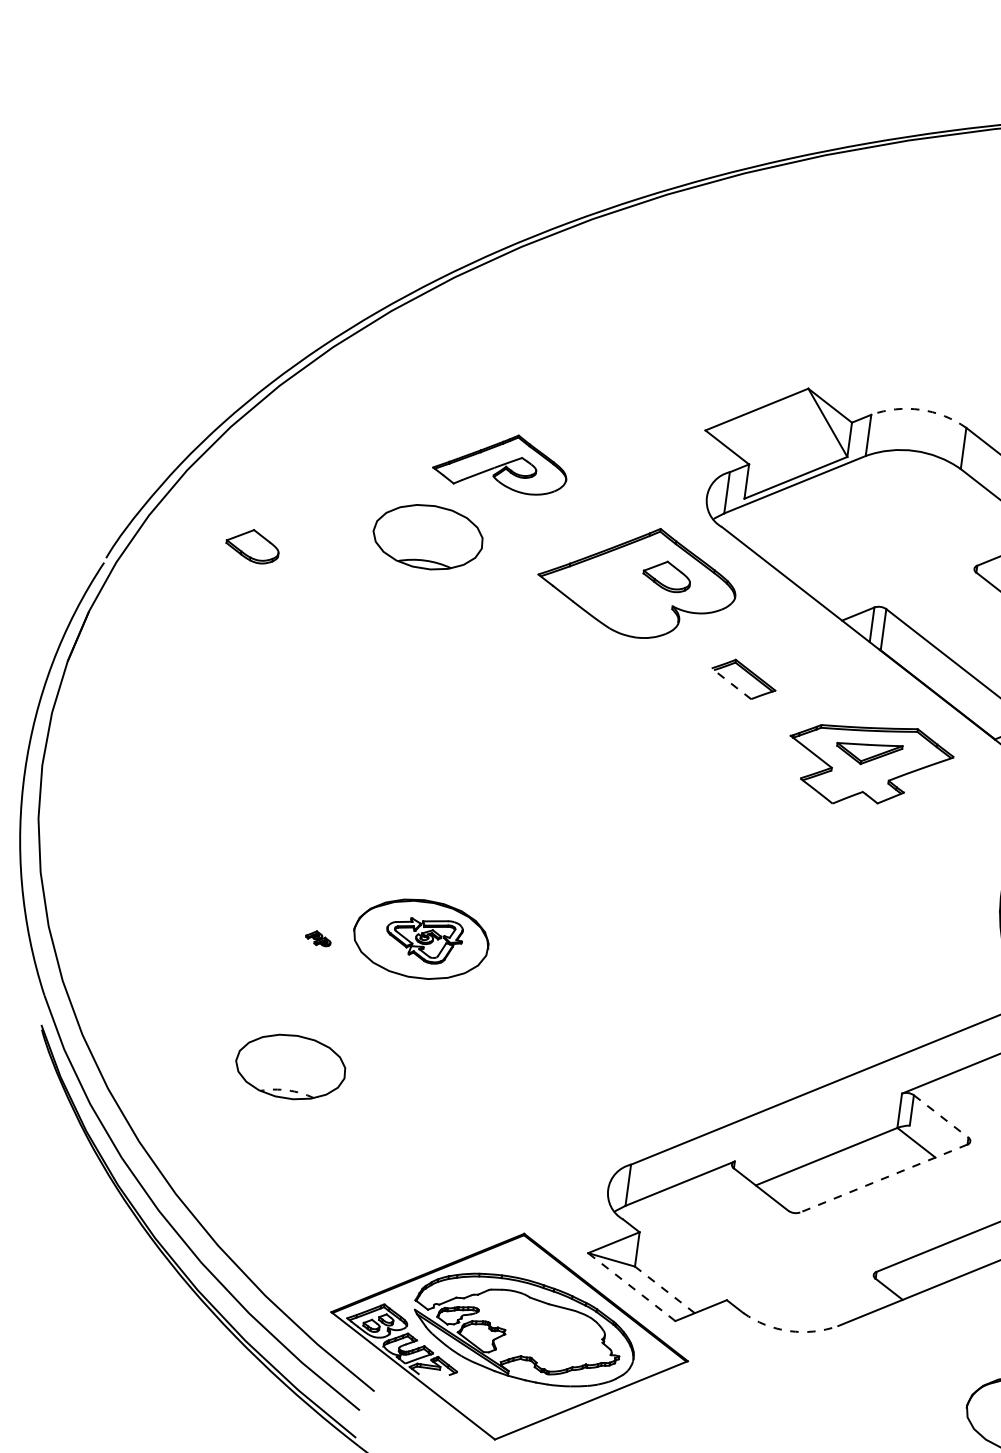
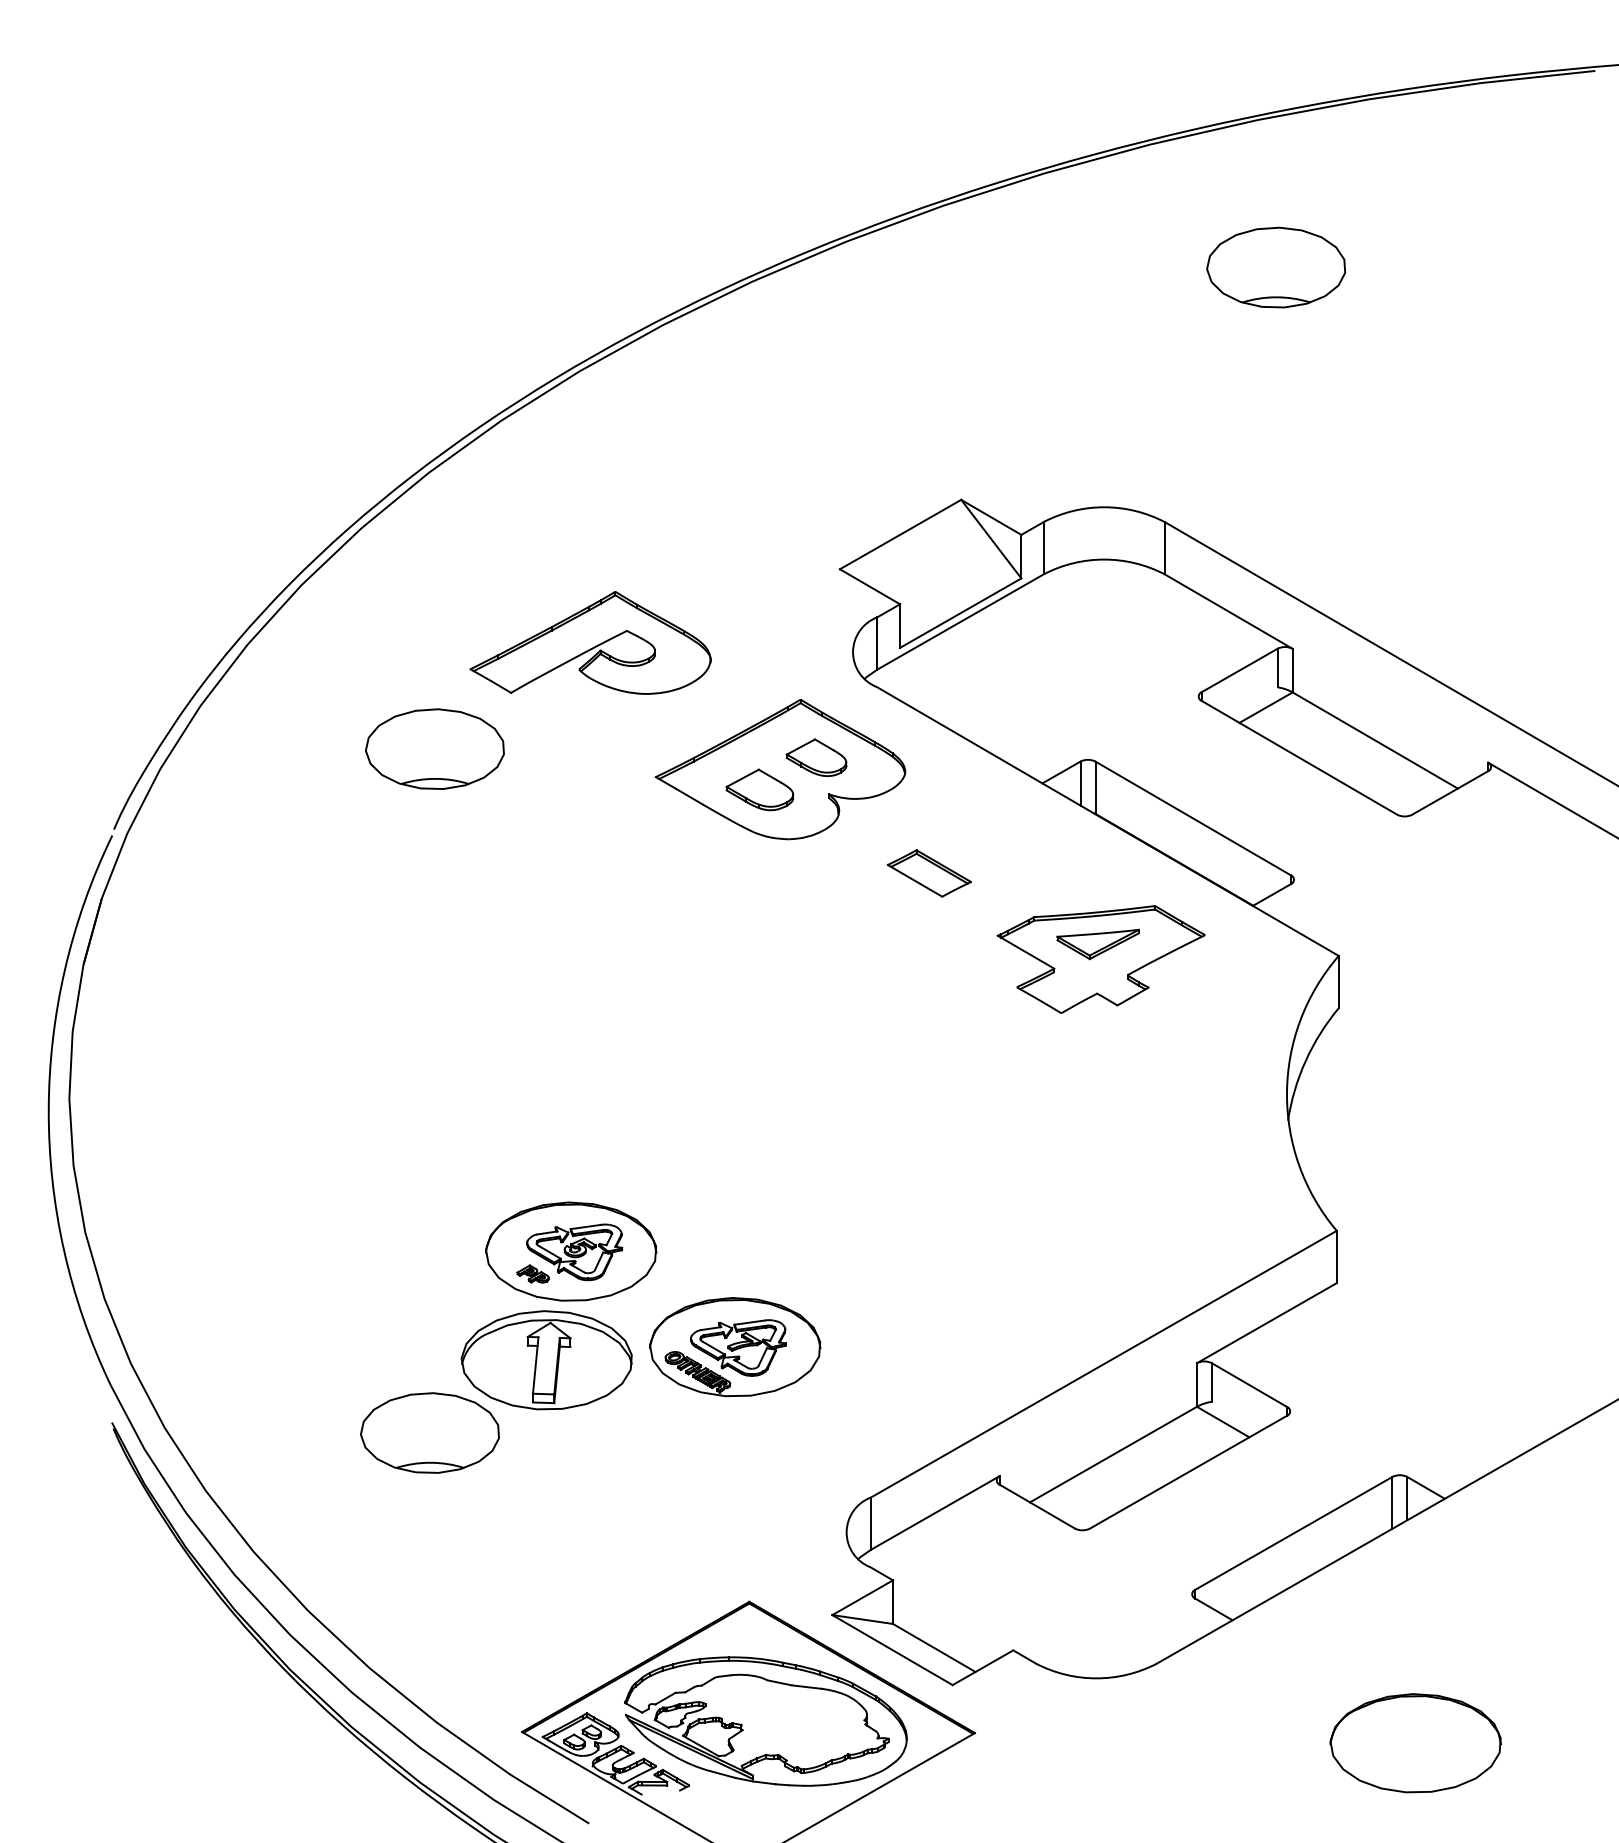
arc: (920, 409) -> (1104, 507), dashed -> solid
part: (501, 461) -> (590, 642), size x1.43
part: (427, 536) -> (434, 748), moved
part: (252, 545) -> (759, 789), moved
line: (731, 683) -> (915, 880), dashed -> solid
part: (318, 937) -> (532, 1273), moved
part: (390, 1022) -> (546, 1360), added
part: (540, 1032) -> (735, 1347), added
arc: (287, 1090) -> (430, 1462), dashed -> solid
line: (941, 1116) -> (1250, 1385), dashed -> solid
line: (883, 1178) -> (1188, 1472), dashed -> solid
line: (631, 1287) -> (892, 1650), dashed -> solid
line: (665, 1289) -> (934, 1647), dashed -> solid
arc: (789, 1331) -> (1096, 1678), dashed -> solid

